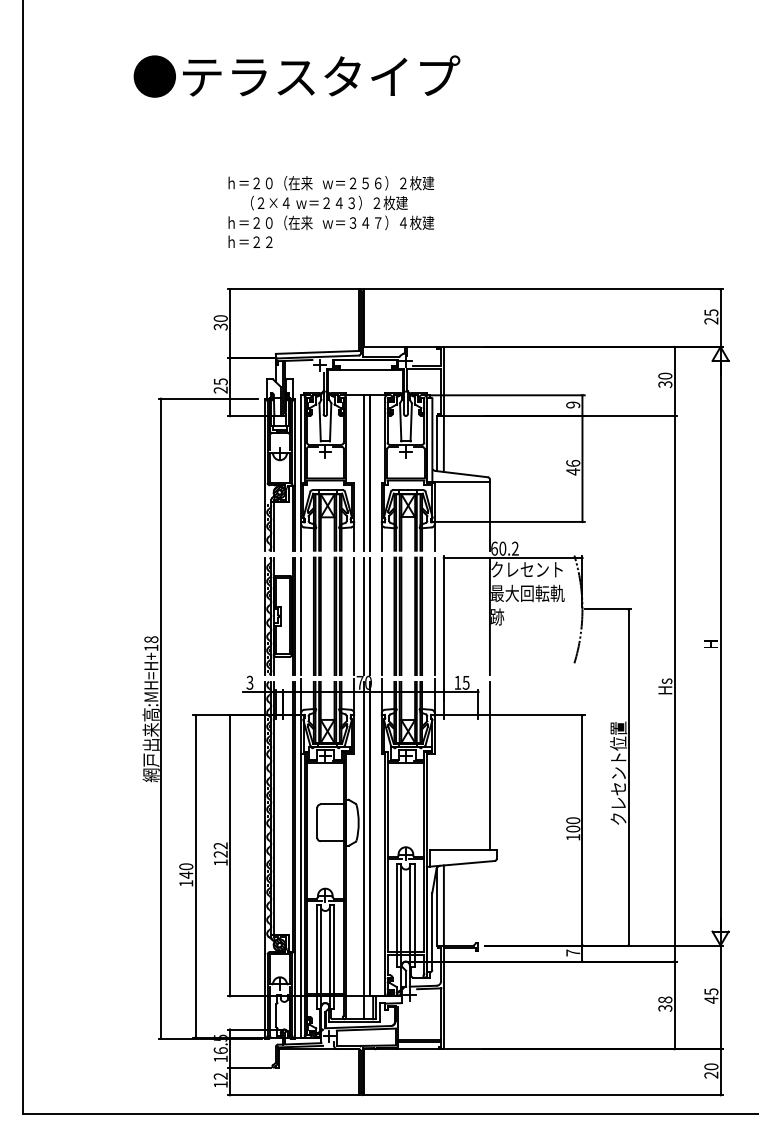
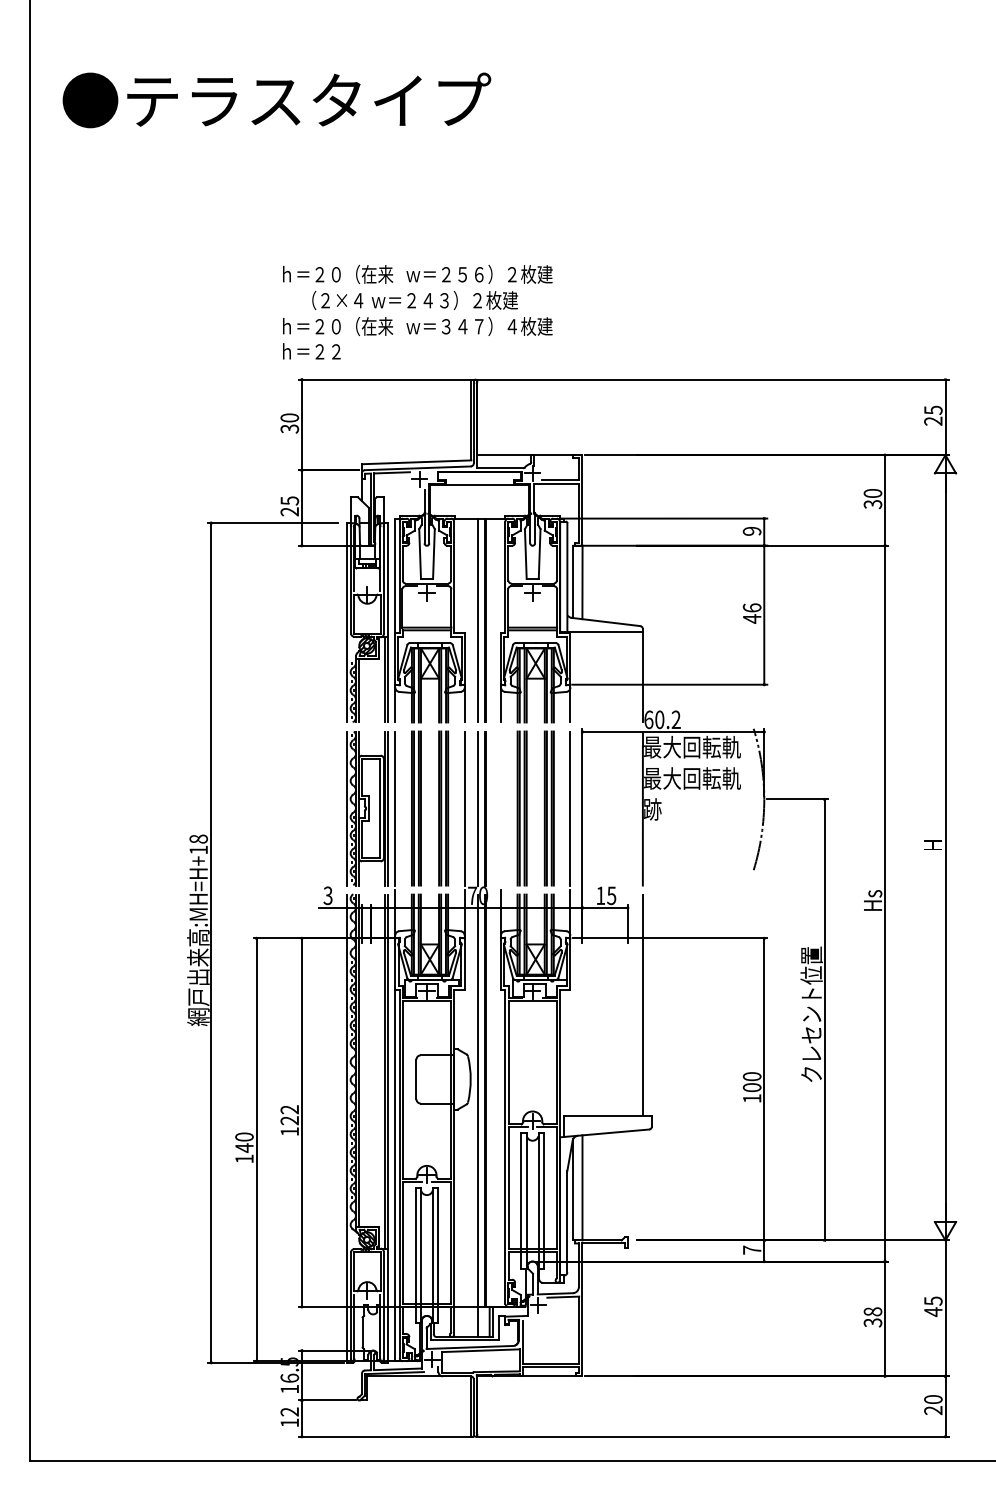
text: (296, 76) -> (276, 100), moved
text: (331, 211) -> (417, 311), moved
text: (527, 569) -> (692, 747), クレセント -> 最大回転軌
line: (381, 616) -> (500, 808), removed

